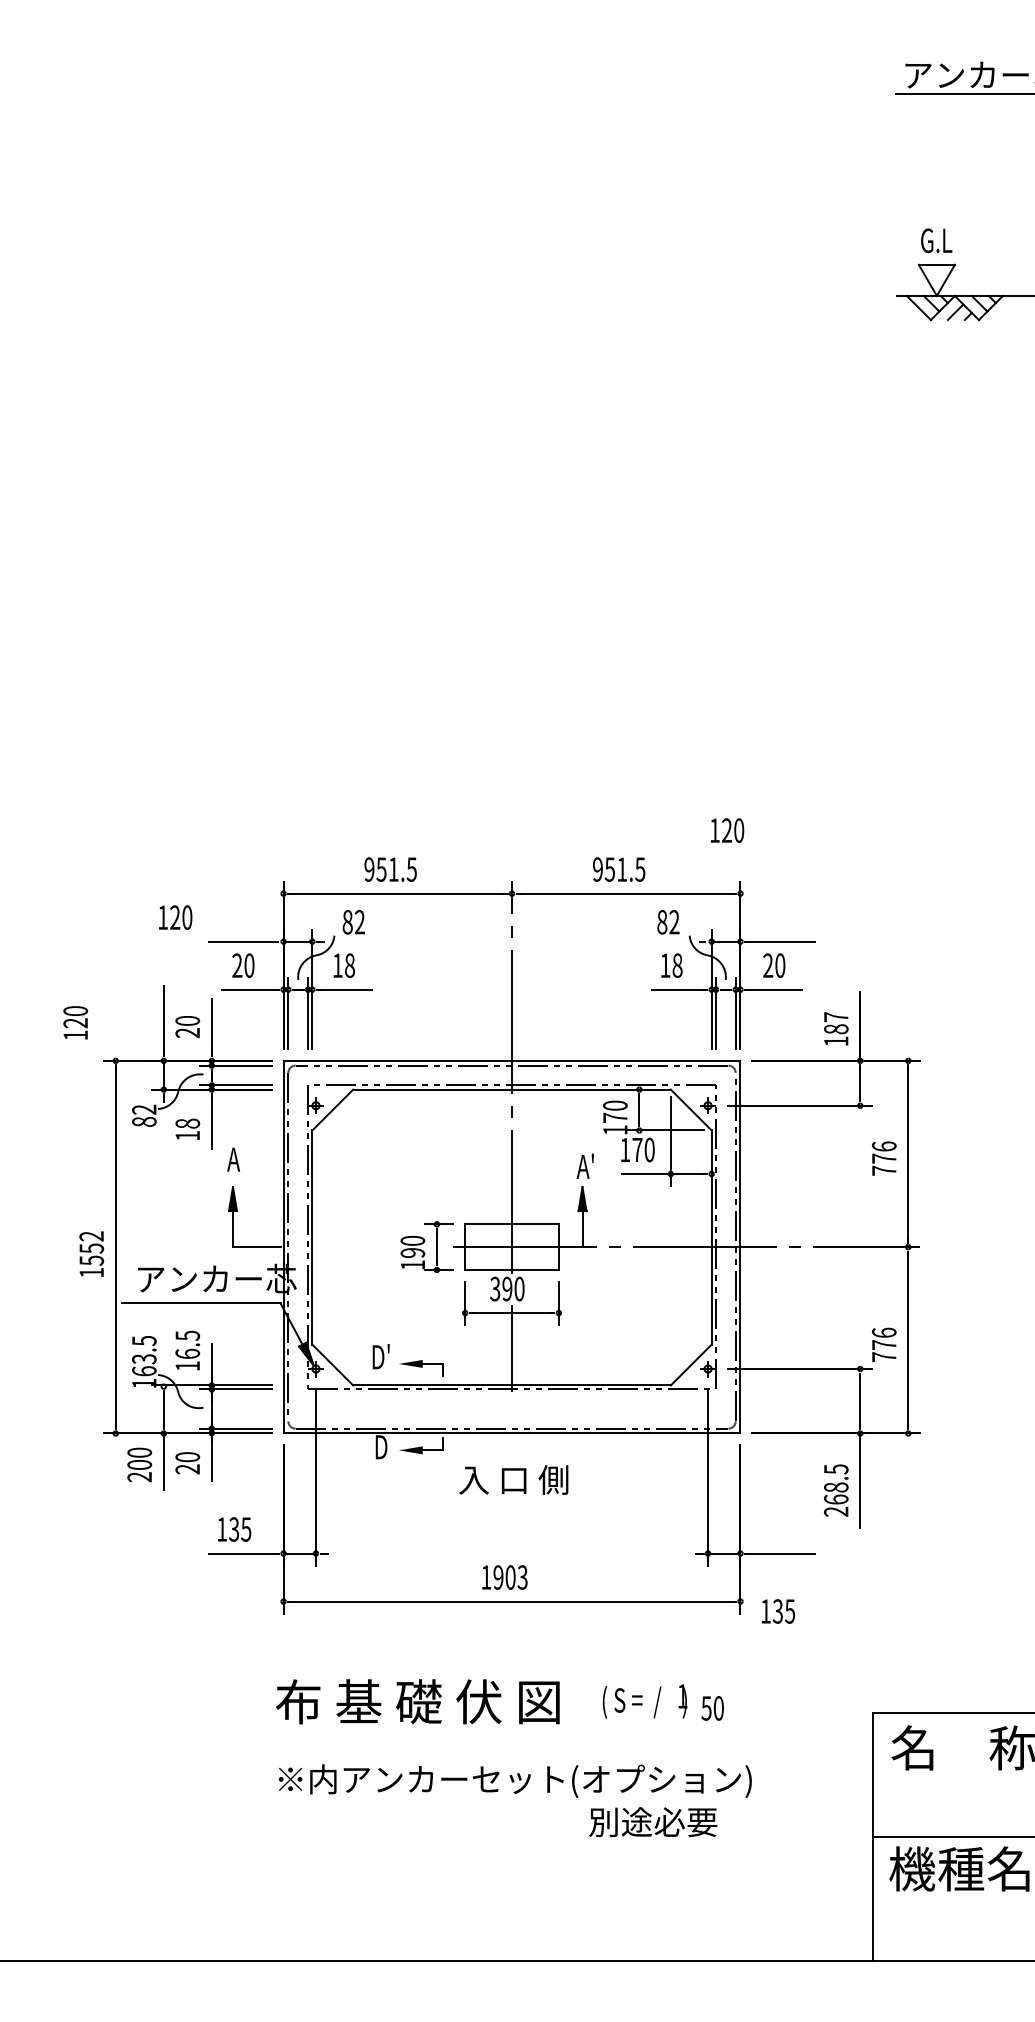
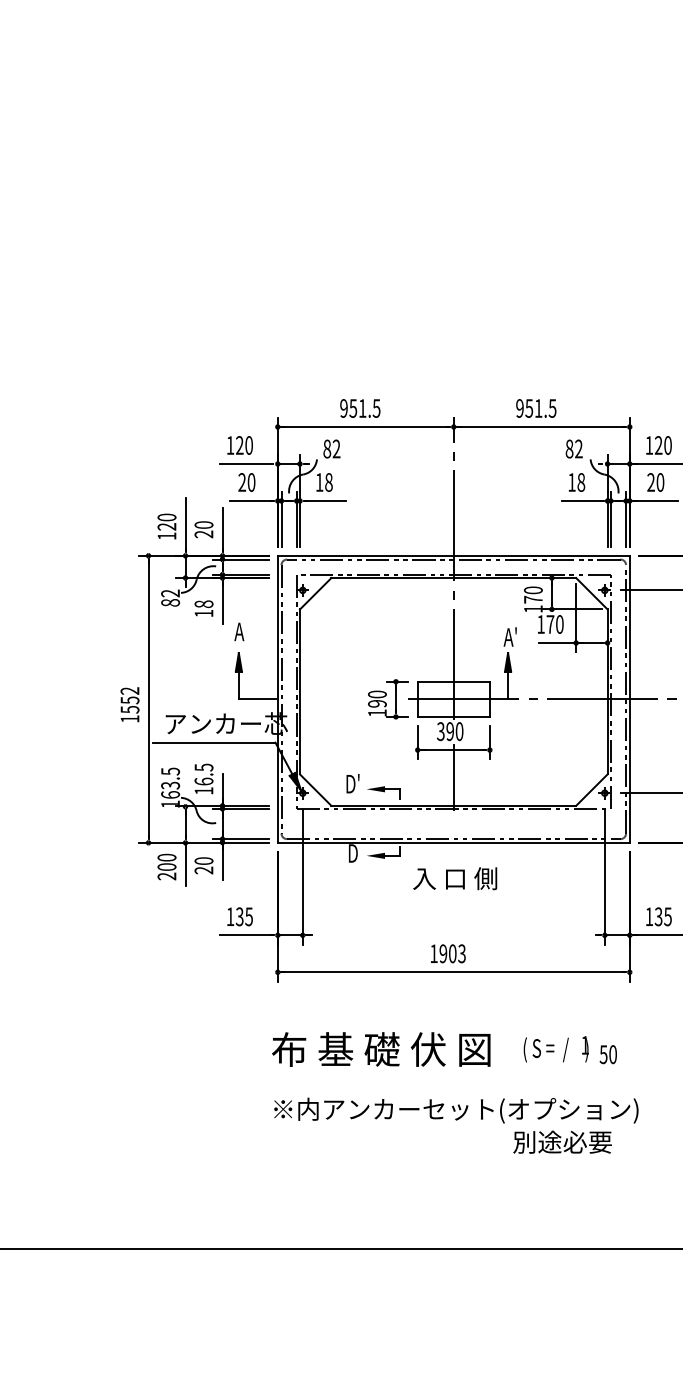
text: (727, 830) -> (659, 445), moved
text: (175, 917) -> (240, 445), moved
text: (75, 1022) -> (166, 526), moved
text: (778, 1611) -> (659, 916), moved

